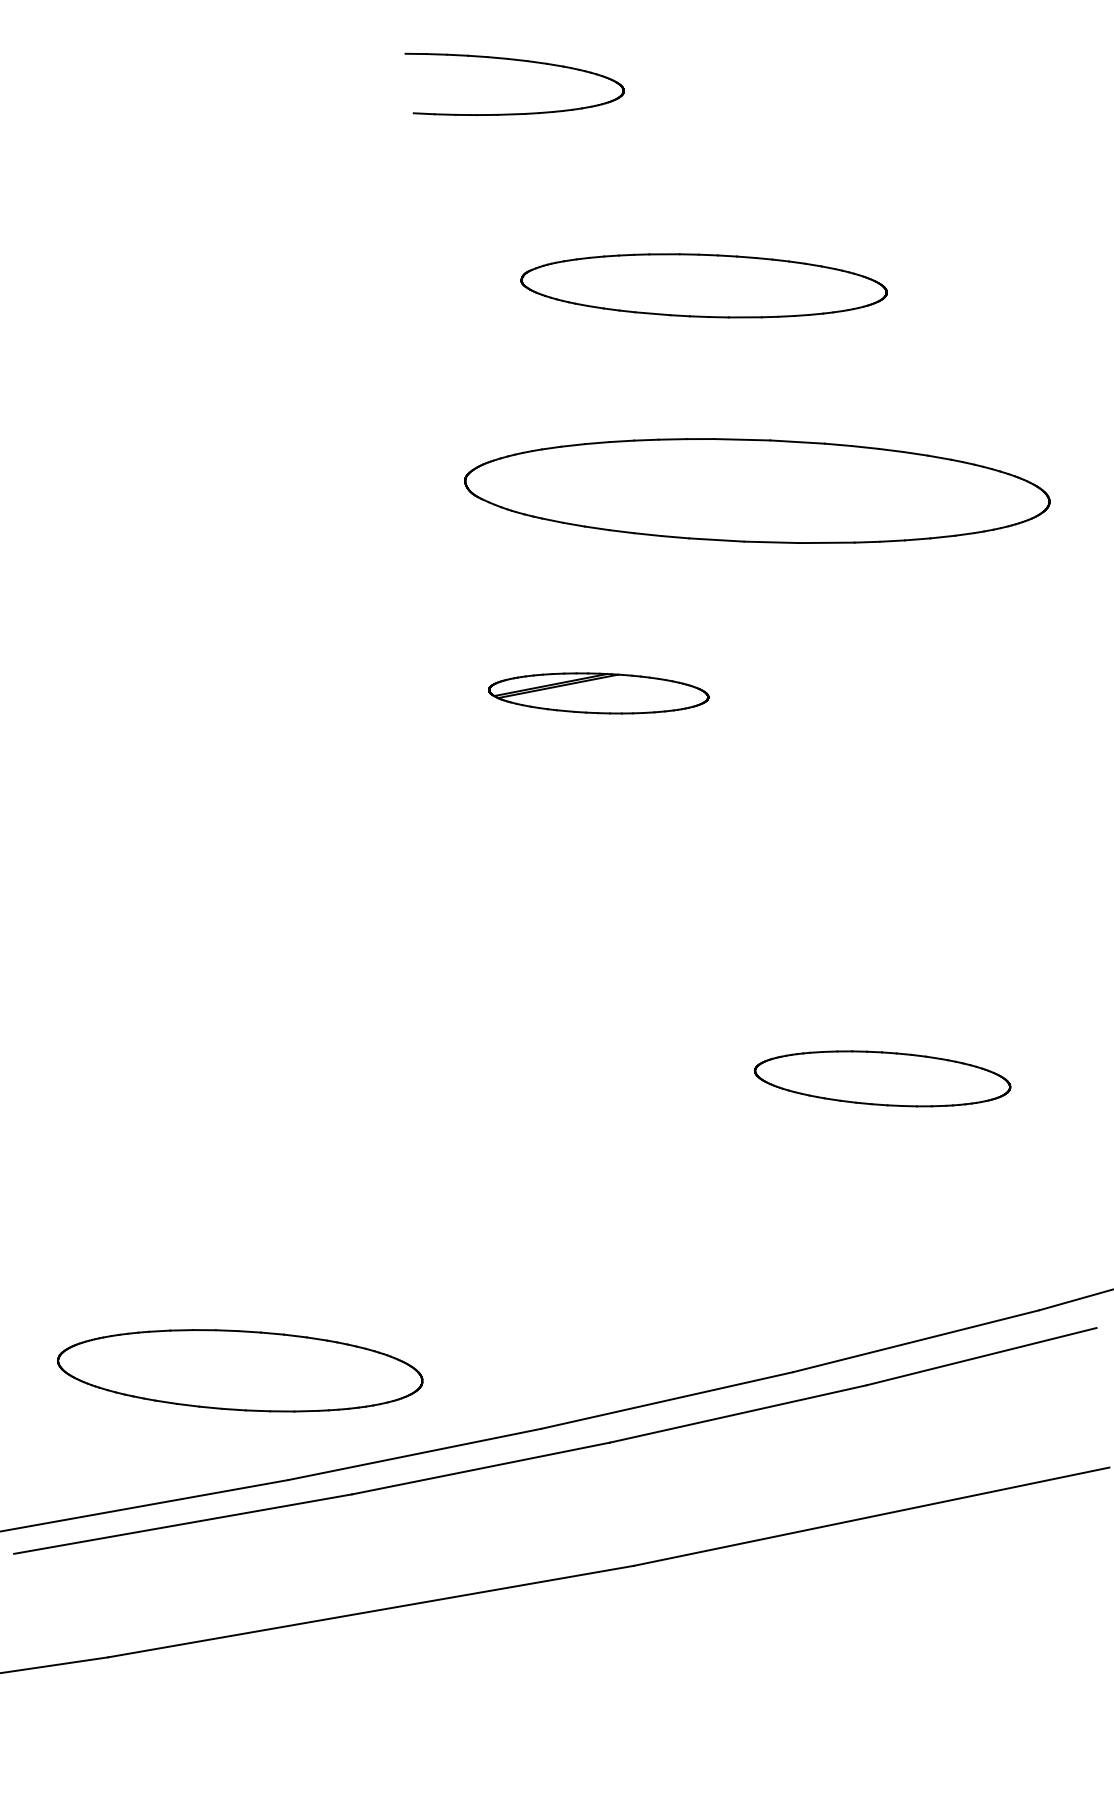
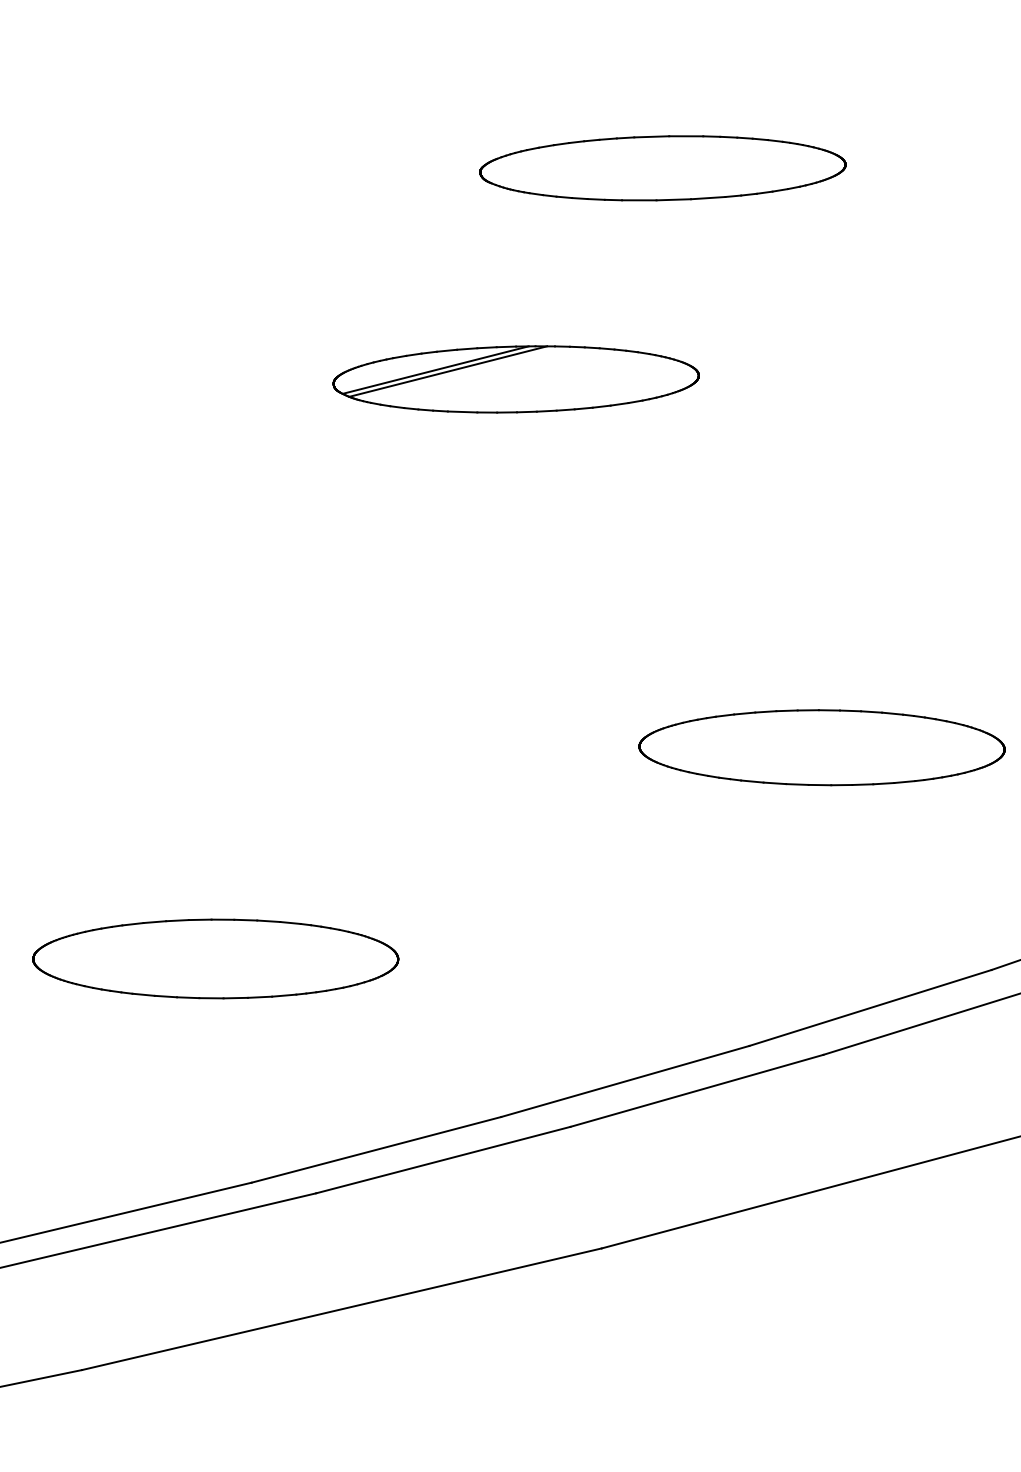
part: (756, 490) -> (662, 167), size x0.62
part: (598, 693) -> (516, 379), size x1.67
part: (882, 1078) -> (821, 747), size x1.43
part: (240, 1370) -> (215, 958), moved

